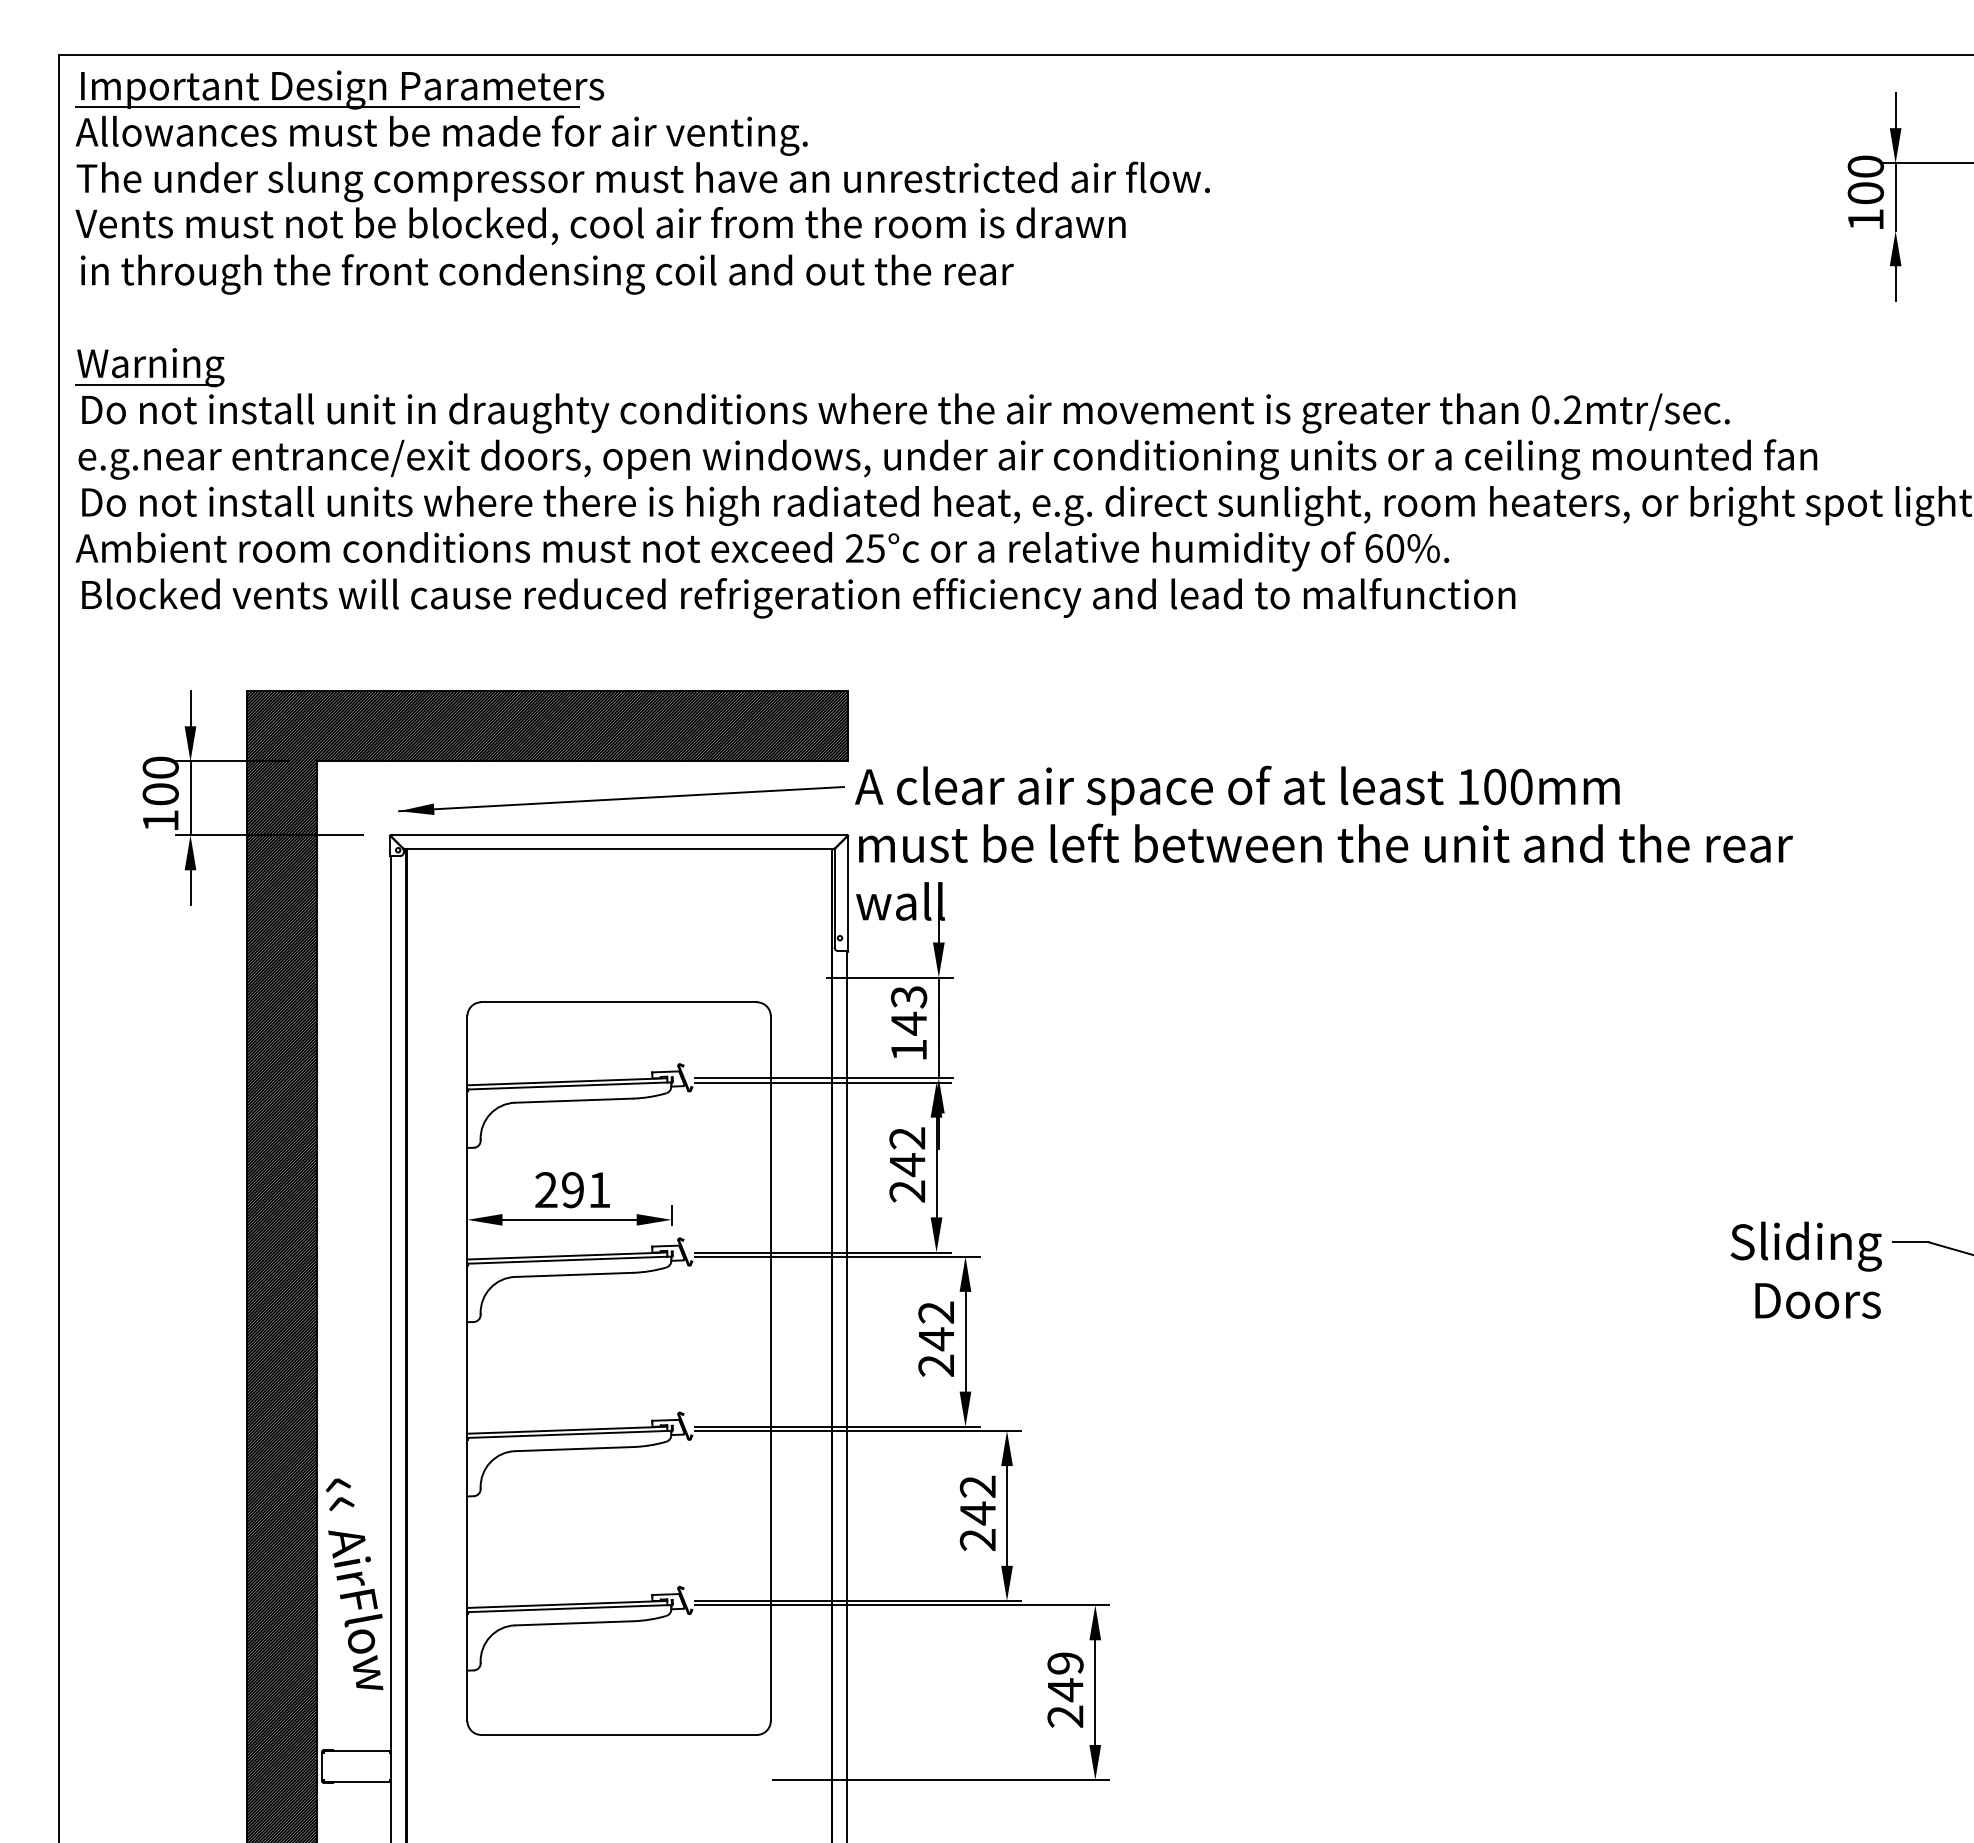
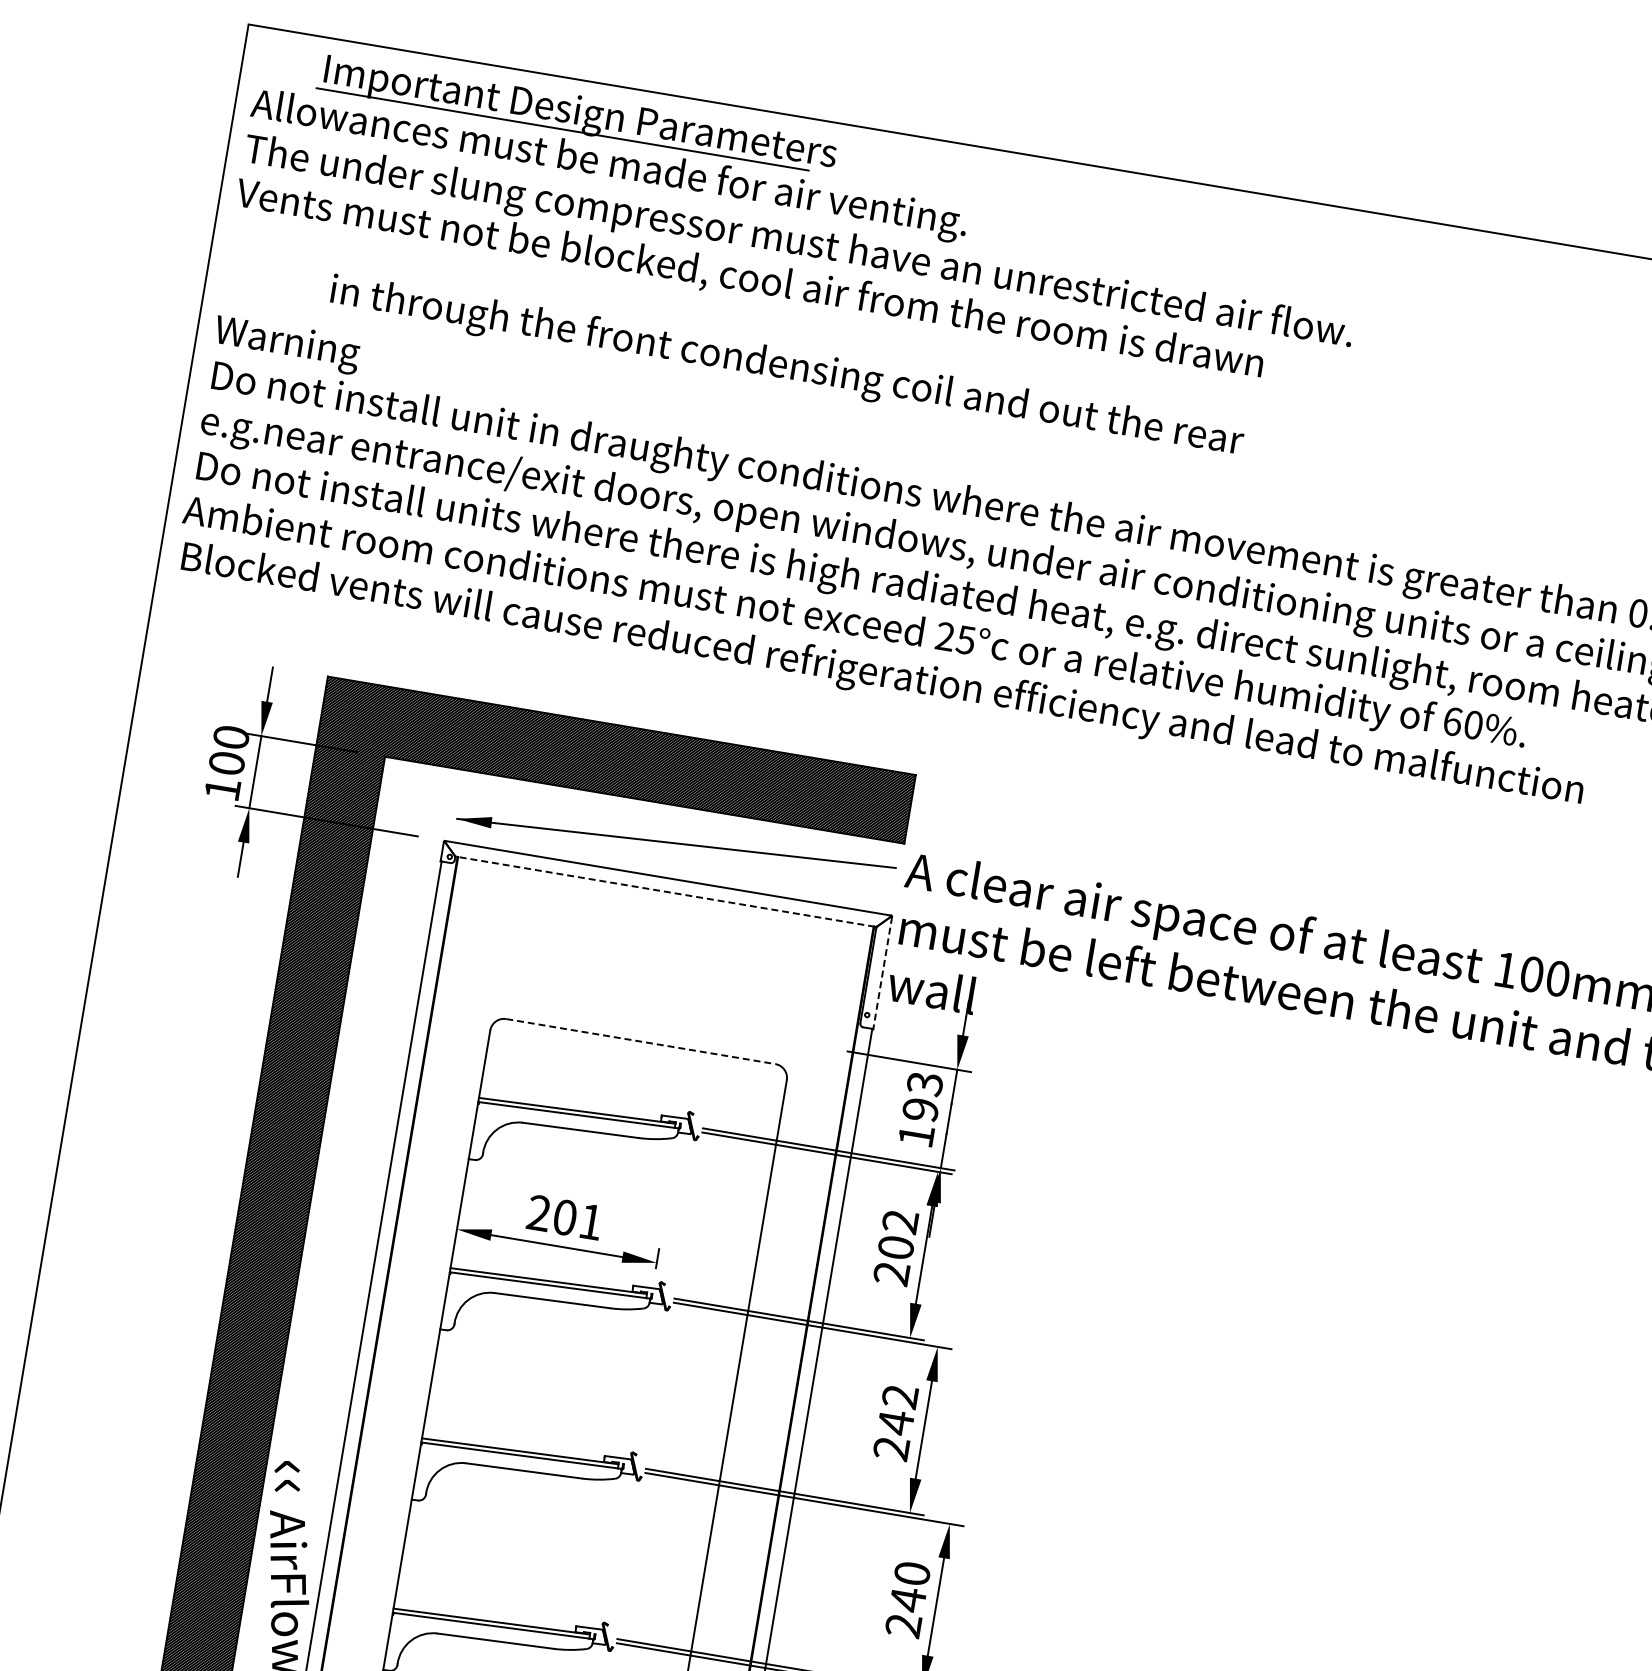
part: (339, 89) -> (577, 114), moved
text: (547, 274) -> (787, 368), moved
line: (146, 384) -> (280, 360), removed
line: (619, 848) -> (666, 891), solid -> dashed
line: (848, 894) -> (882, 973), solid -> dashed
line: (619, 1002) -> (641, 1041), solid -> dashed
text: (909, 1023) -> (921, 1109), 143 -> 193
text: (907, 1165) -> (895, 1248), 242 -> 202
text: (573, 1190) -> (565, 1218), 291 -> 201
text: (977, 1486) -> (911, 1573), 242 -> 240

